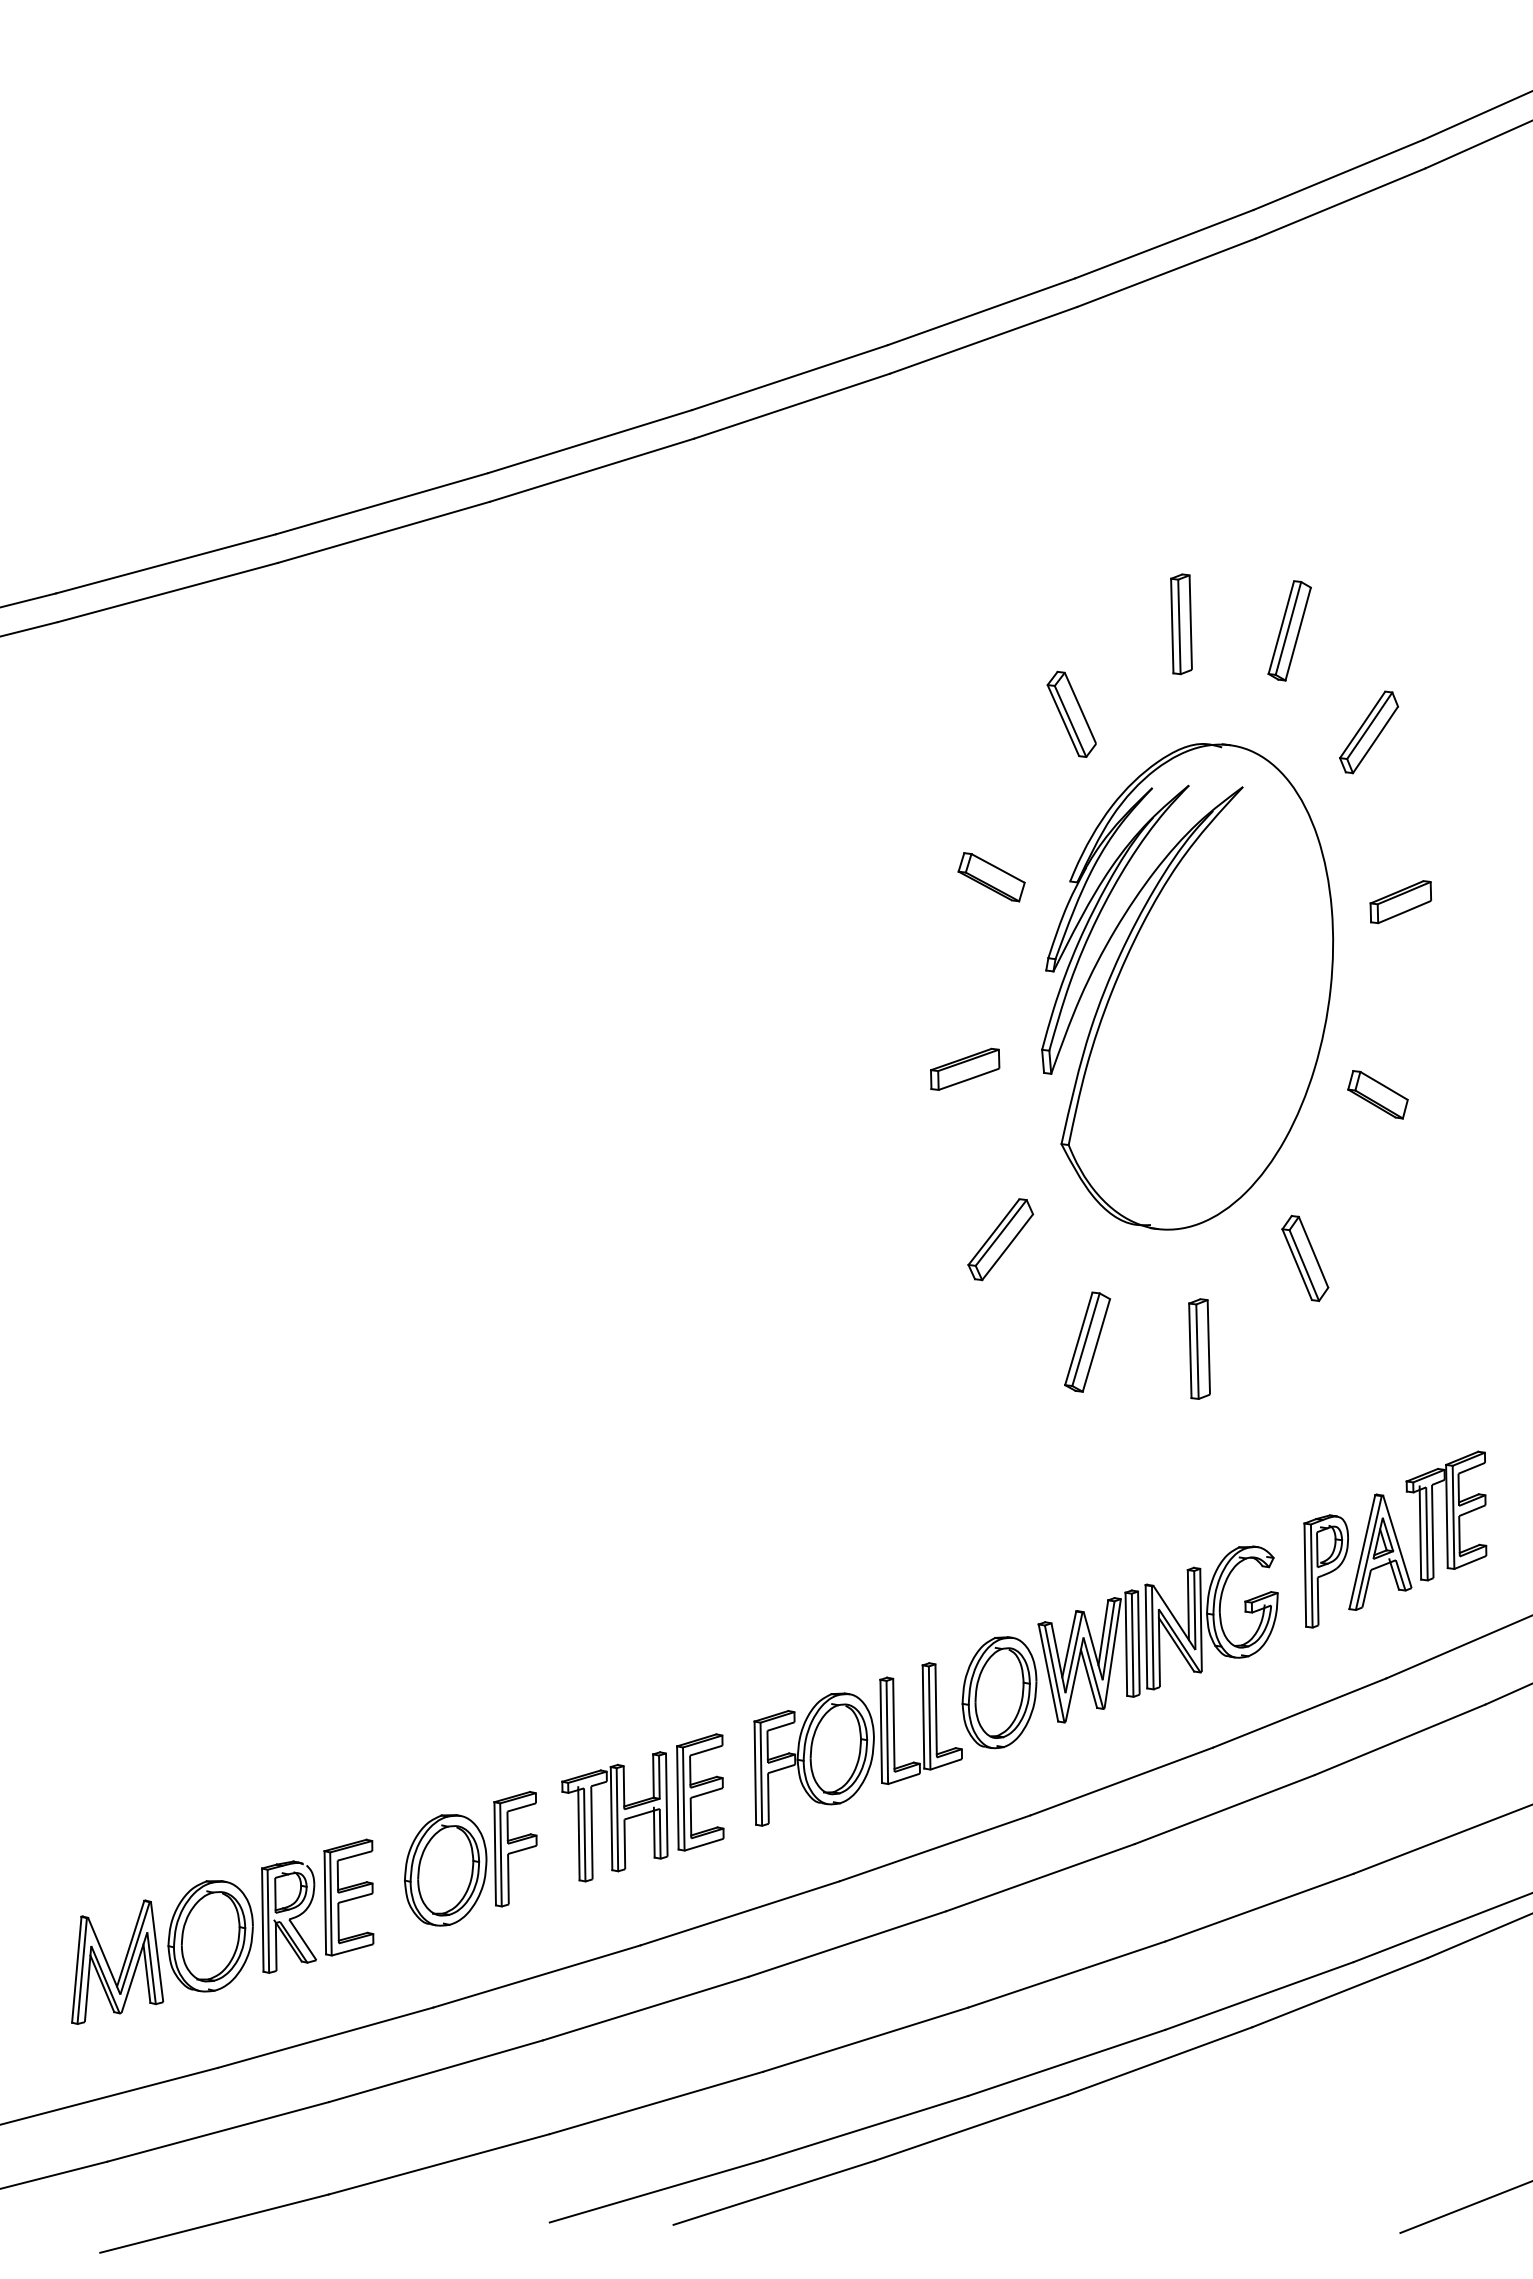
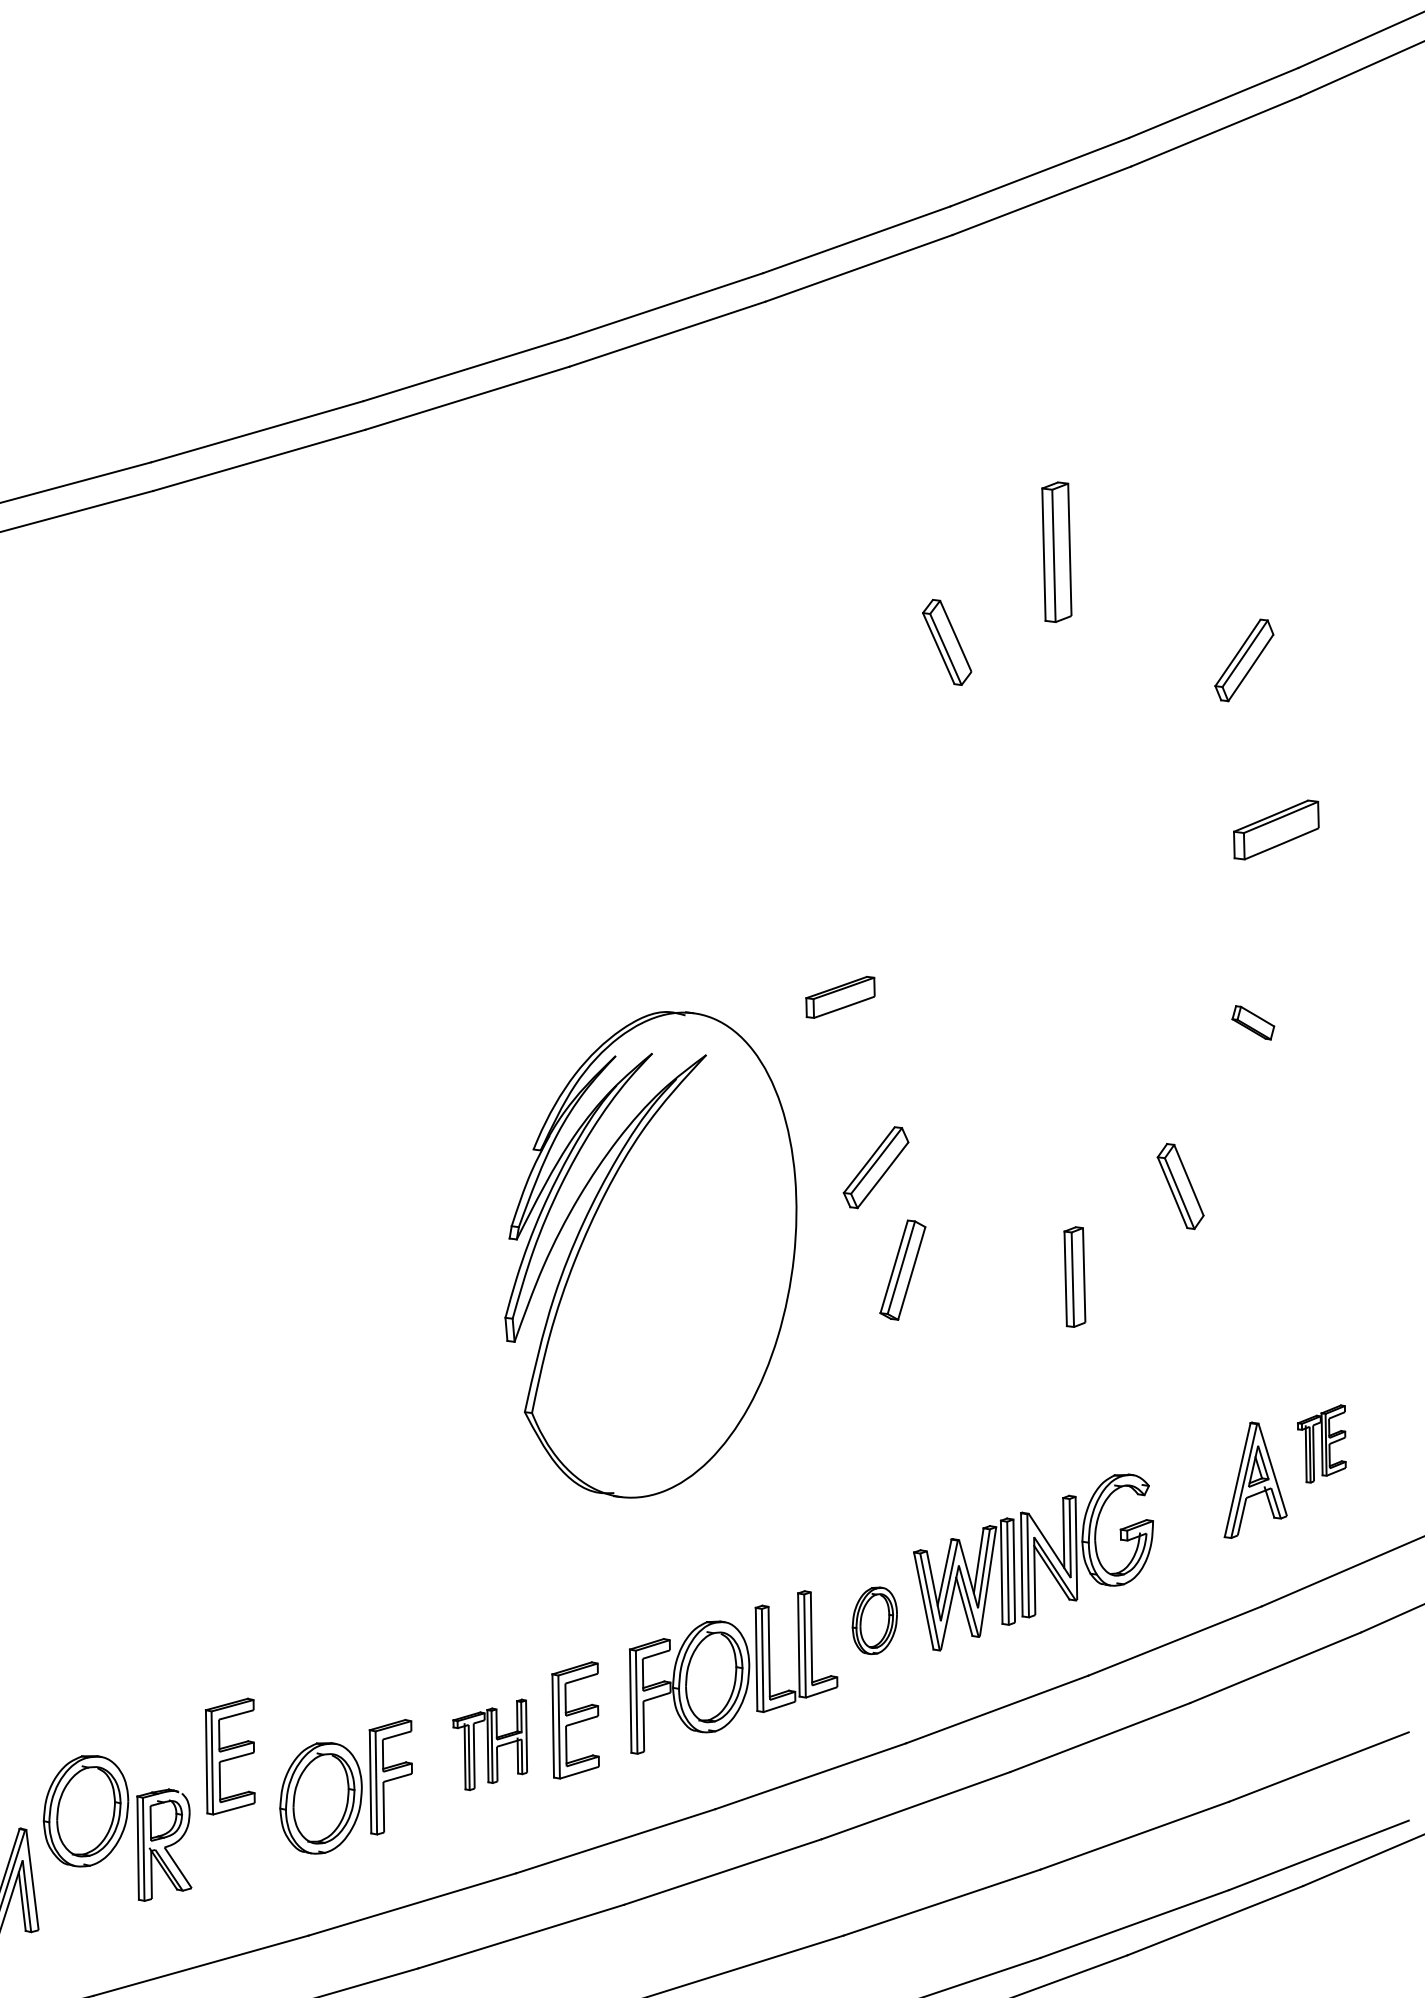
part: (1181, 624) -> (1056, 552), size x1.4
part: (1289, 630) -> (1164, 558), removed
part: (991, 877) -> (866, 805), removed
part: (1400, 902) -> (1275, 830), size x1.4
part: (1187, 986) -> (650, 1254), moved
part: (1377, 1094) -> (1252, 1022), size x0.7
part: (1087, 1341) -> (902, 1269), moved
part: (1446, 1515) -> (1321, 1443), size x0.6
part: (1325, 1571) -> (1200, 1499), removed
part: (999, 1692) -> (874, 1620), size x0.6
part: (614, 1816) -> (489, 1744), size x0.7
part: (348, 1897) -> (229, 1756), moved
part: (210, 1936) -> (85, 1811), moved

